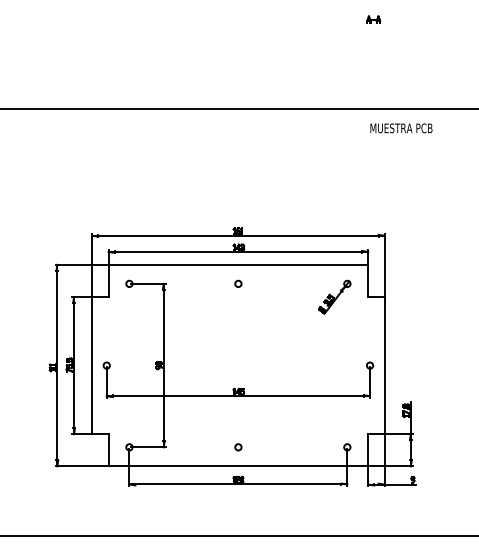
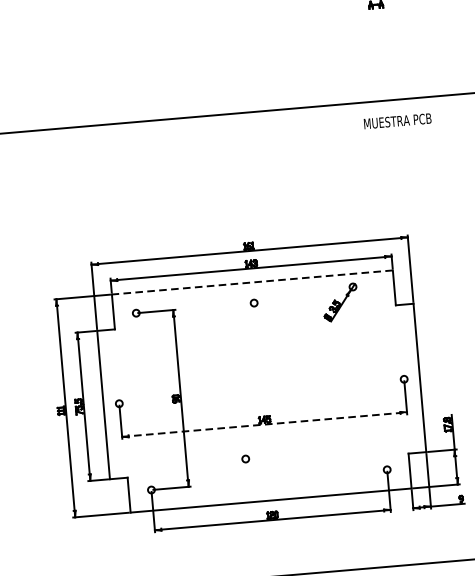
text: (401, 128) -> (397, 121), moved
line: (238, 264) -> (252, 282), solid -> dashed
part: (334, 296) -> (340, 301), moved
line: (238, 396) -> (264, 424), solid -> dashed
circle: (238, 447) -> (245, 459), moved

